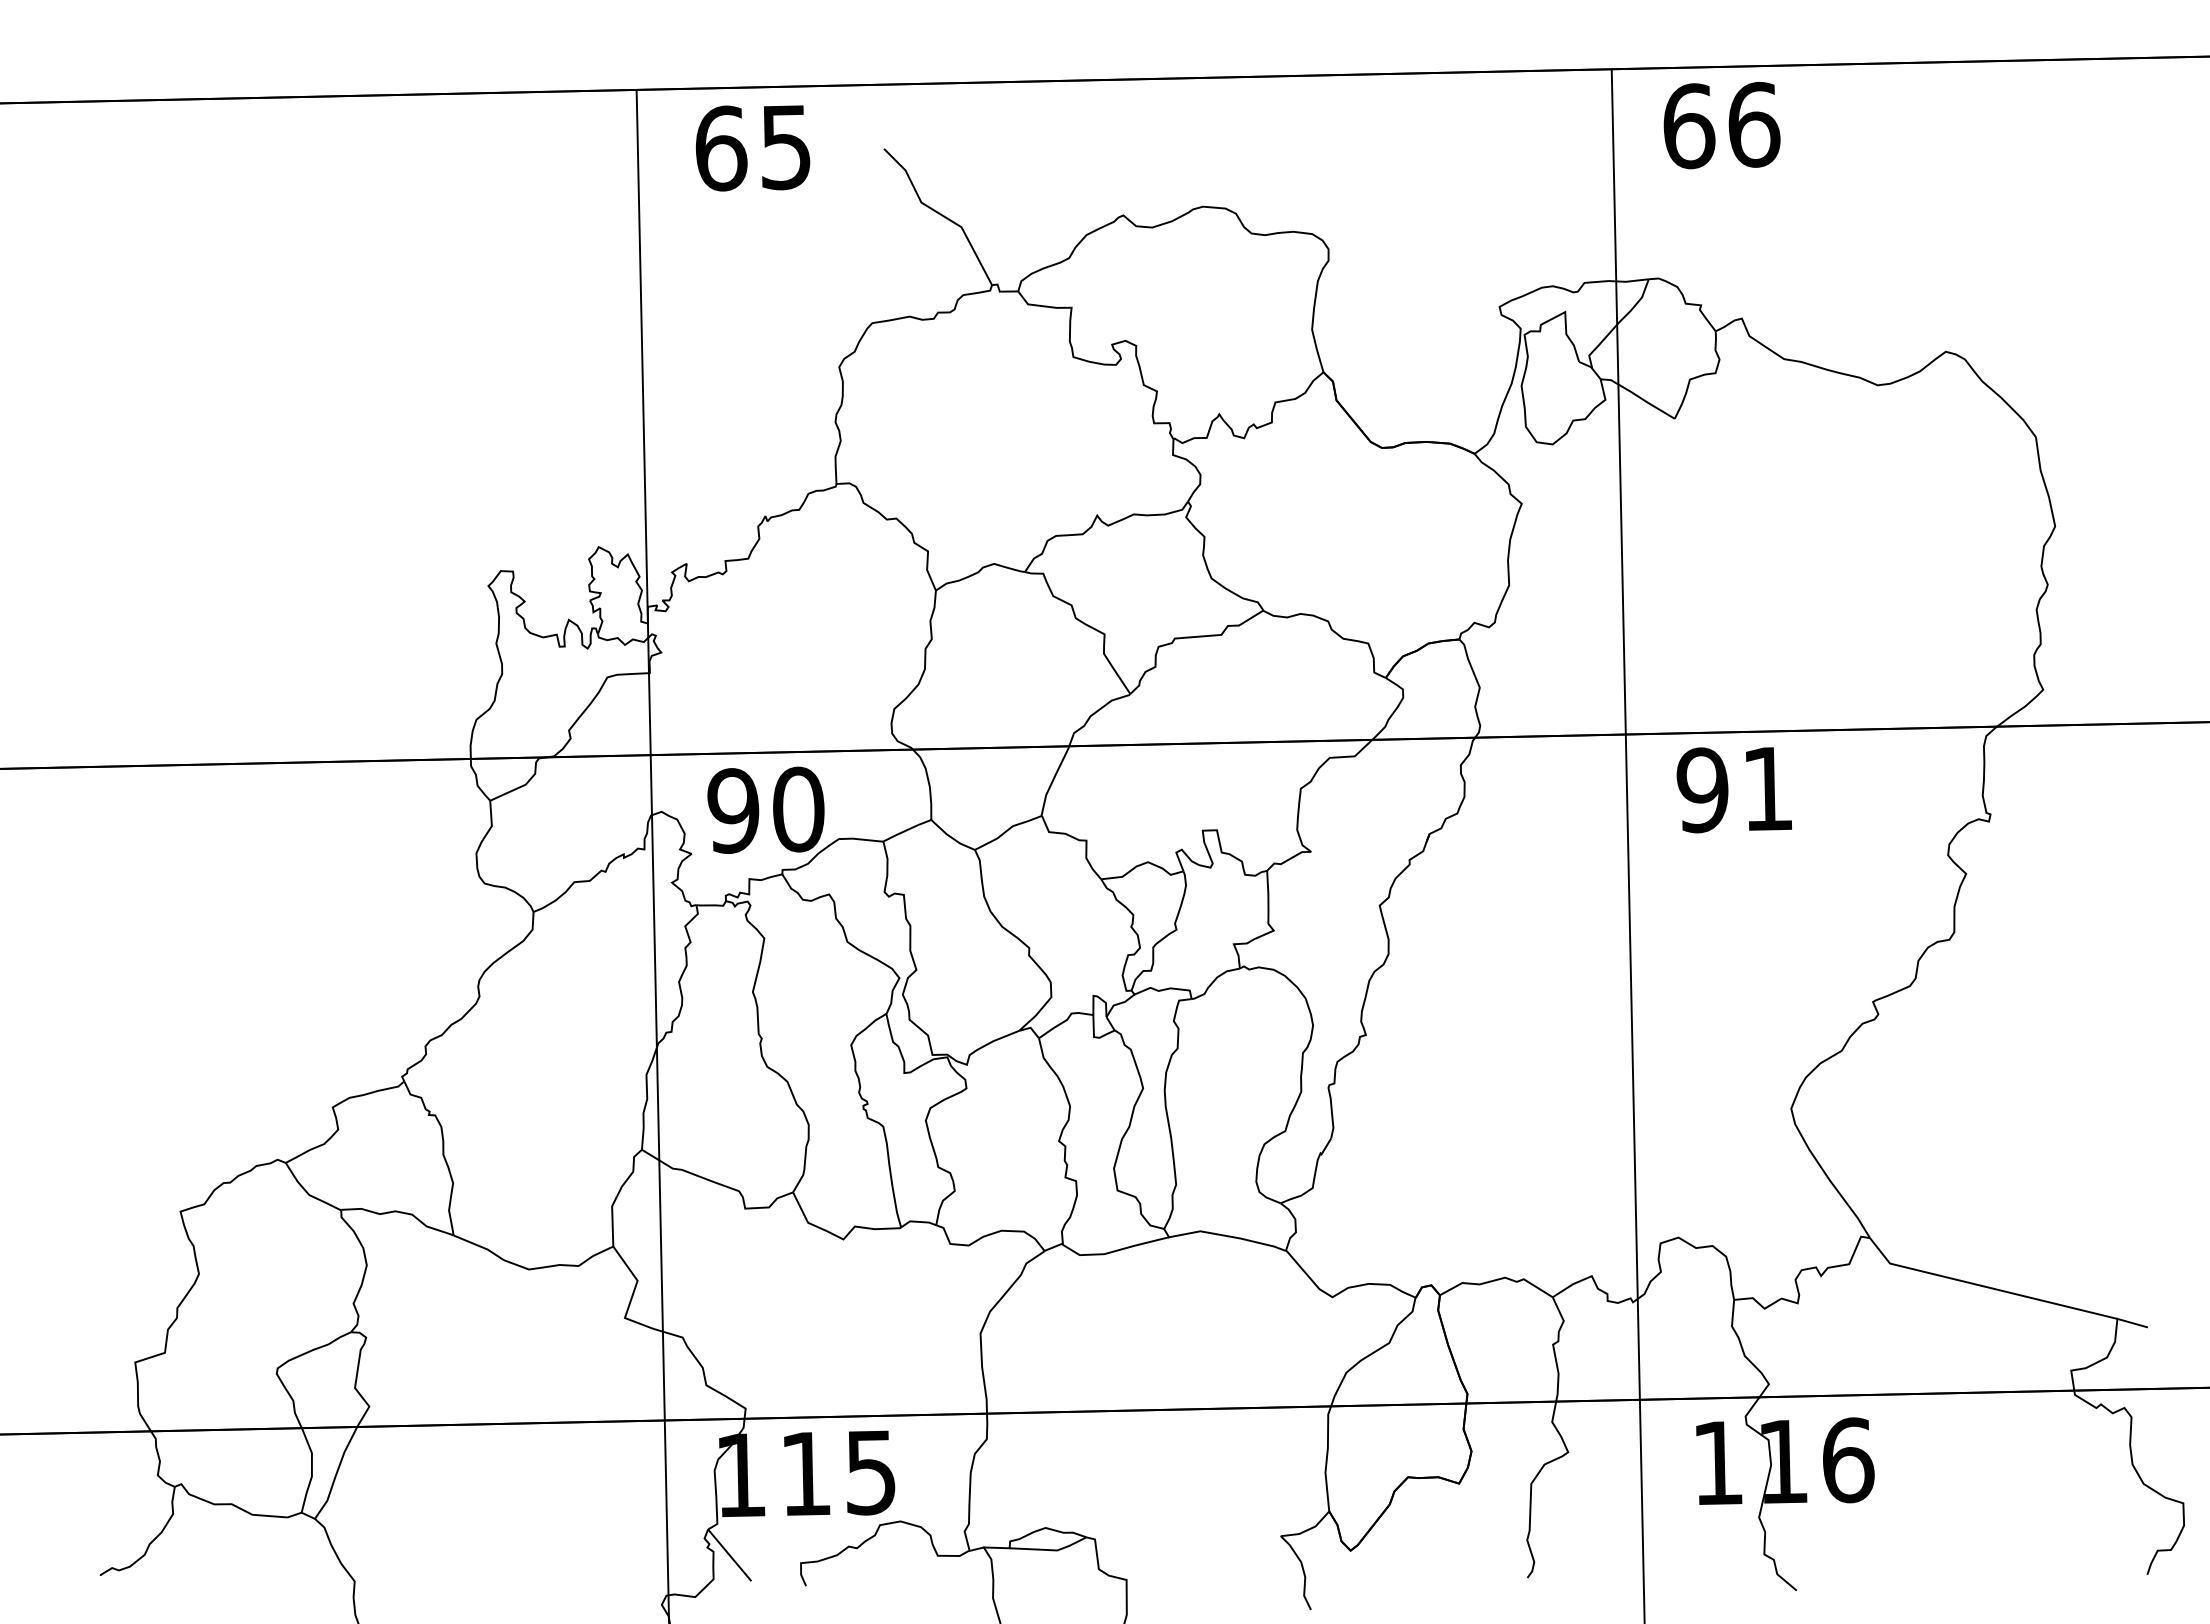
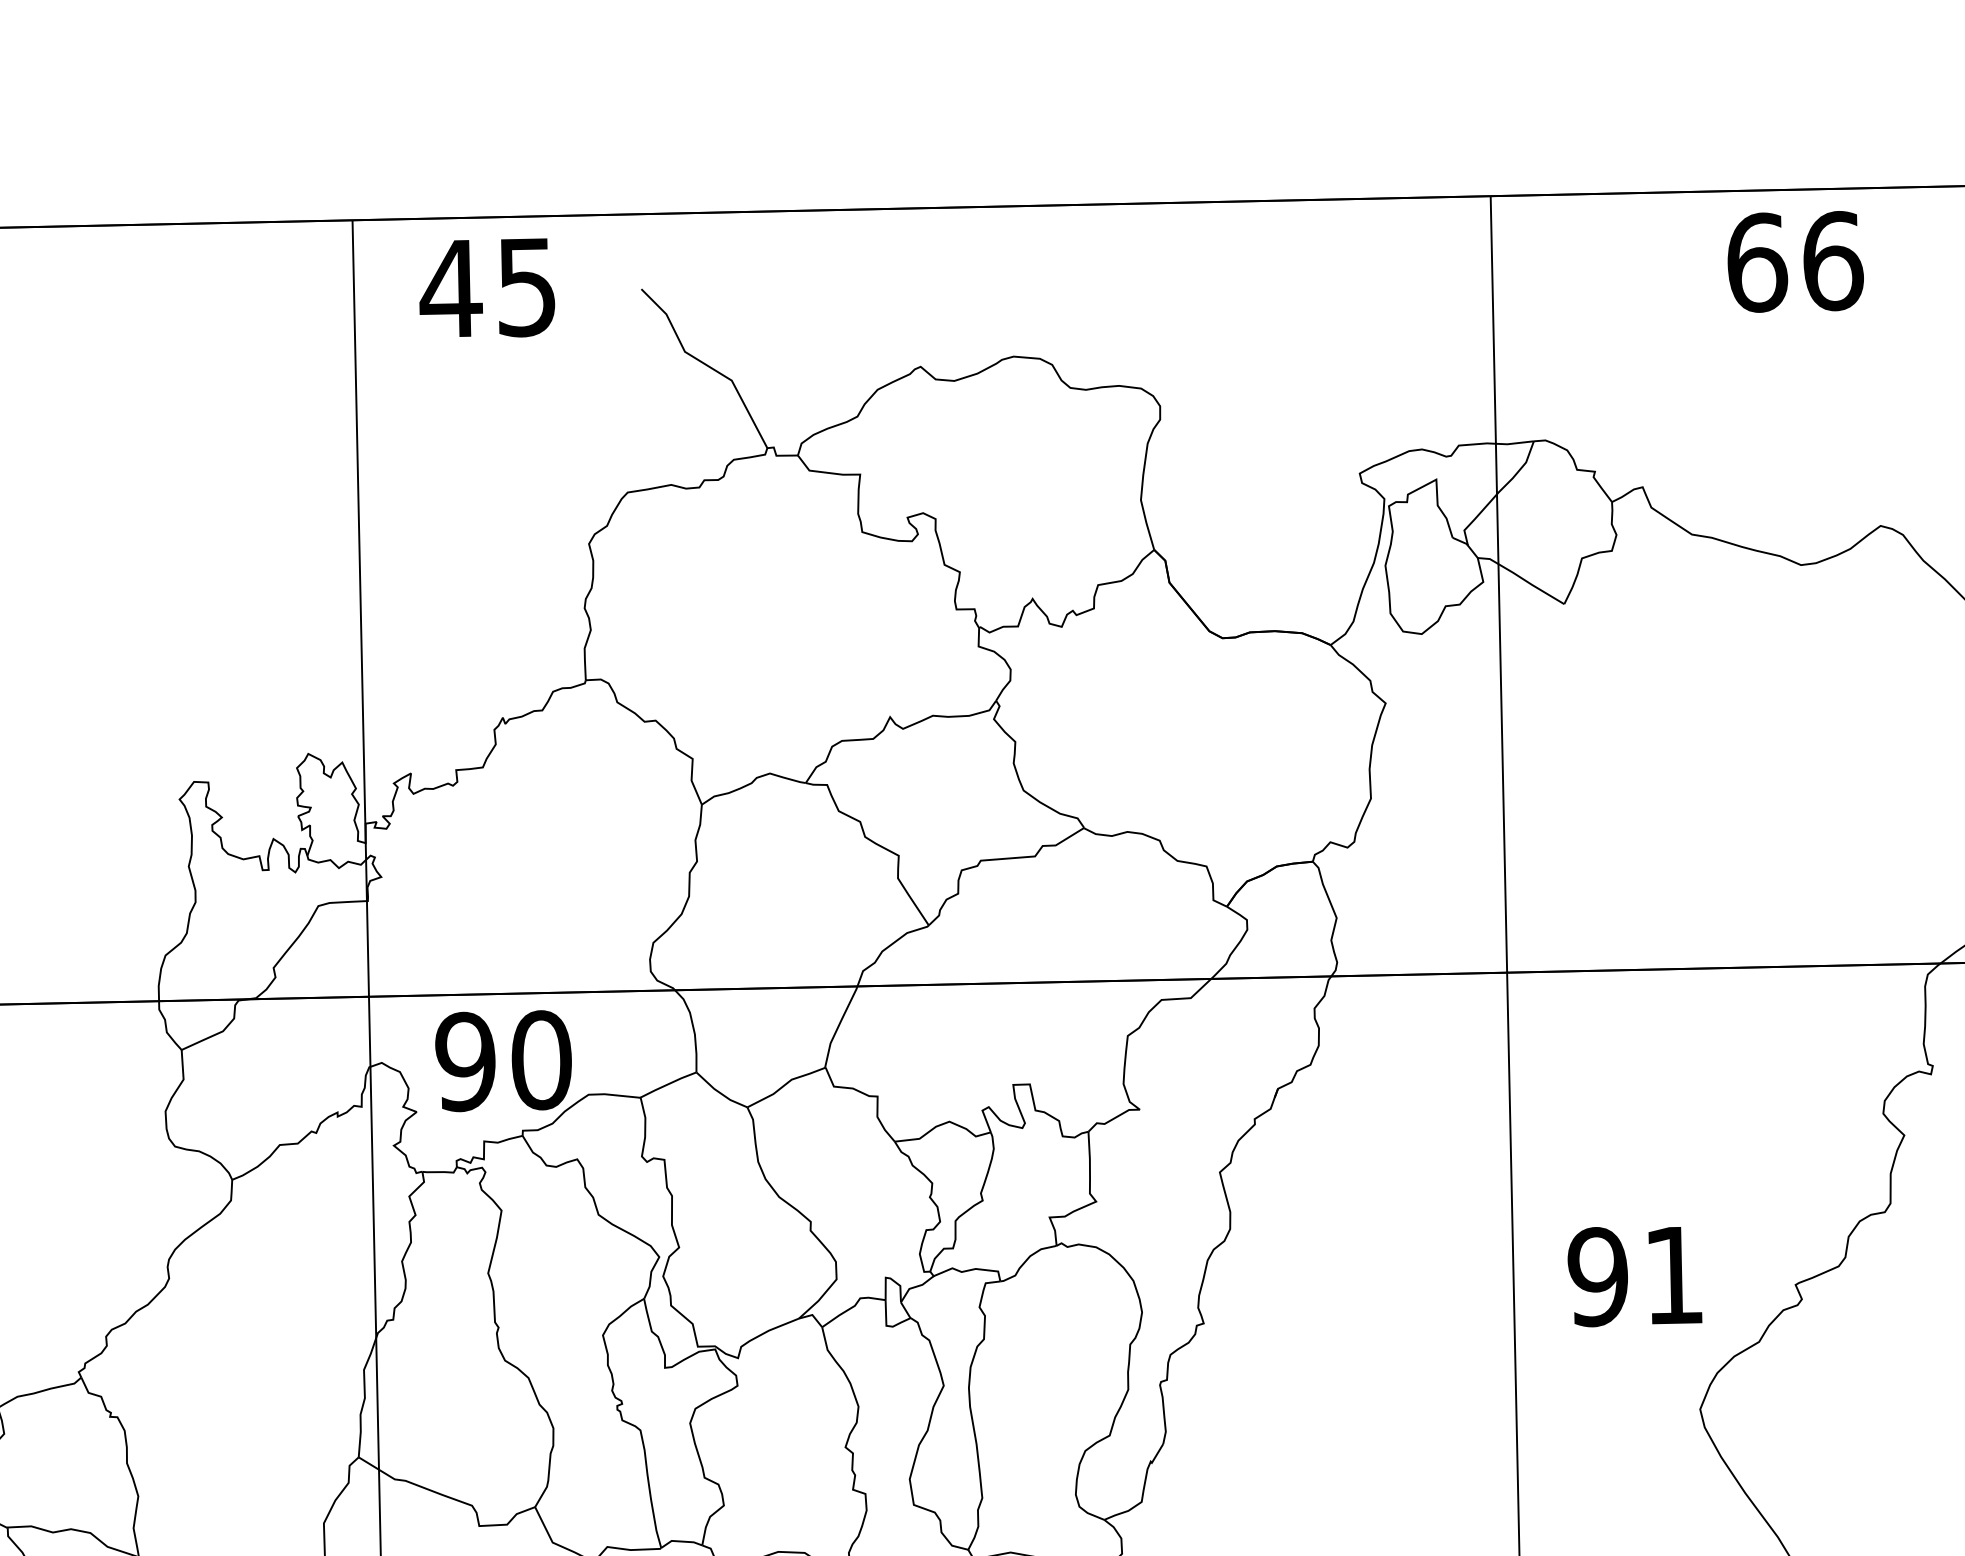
text: (1721, 125) -> (1795, 261), moved
text: (721, 148) -> (451, 288), 65 -> 45
text: (1733, 790) -> (1633, 1277), moved

